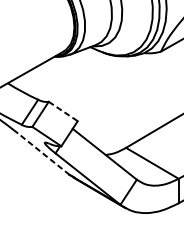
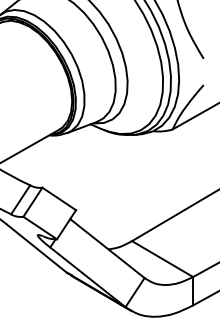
line: (63, 111) -> (59, 199), dashed -> solid
line: (43, 154) -> (36, 248), dashed -> solid

